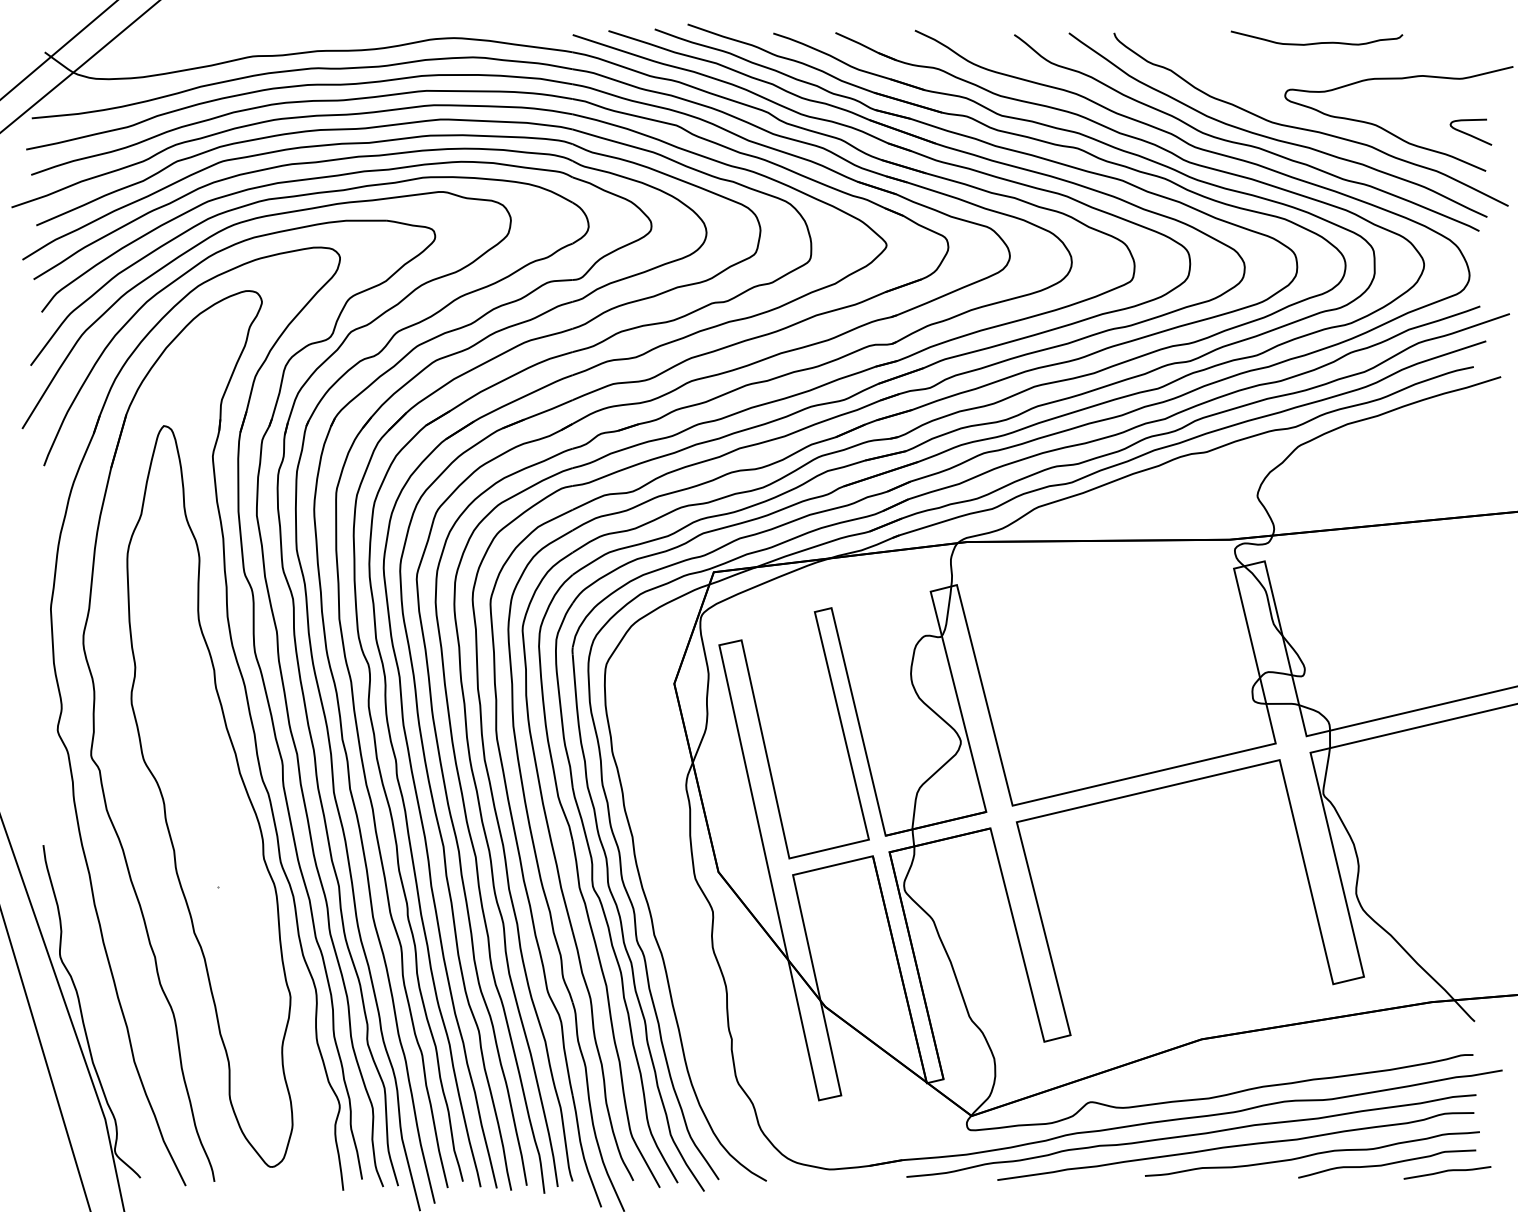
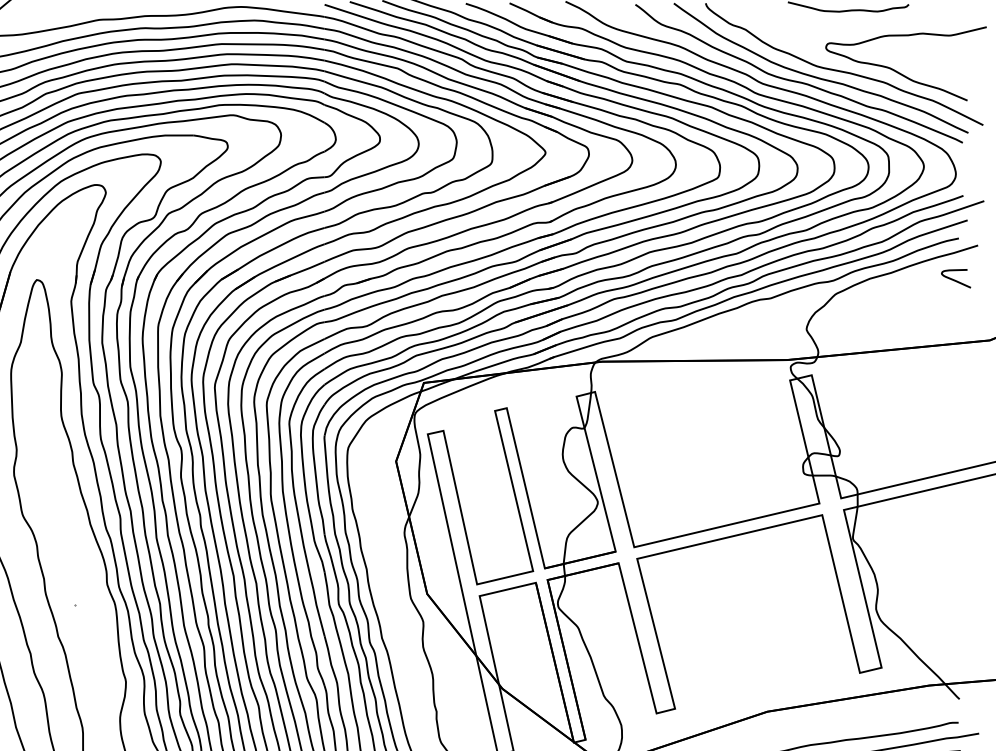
curve: (1468, 133) -> (954, 279), moved

